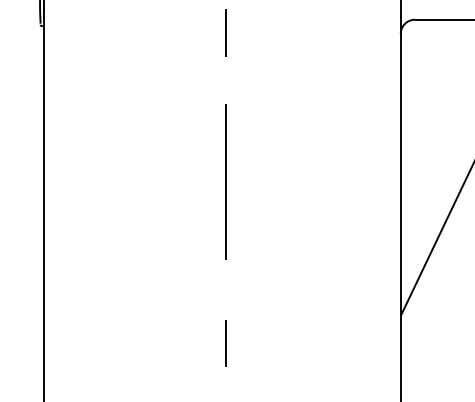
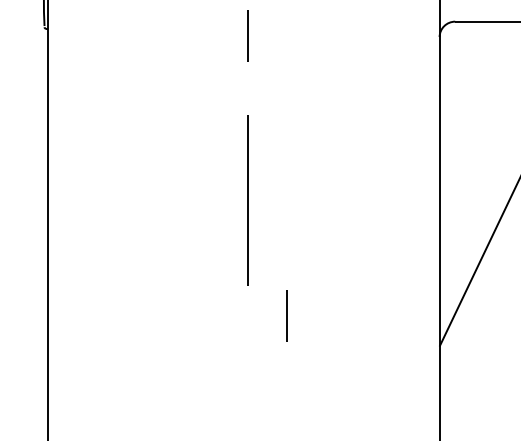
line: (225, 343) -> (286, 315), moved

